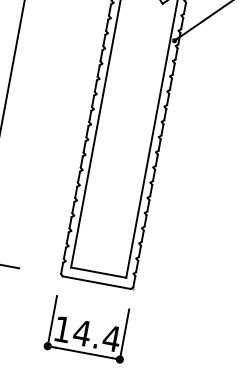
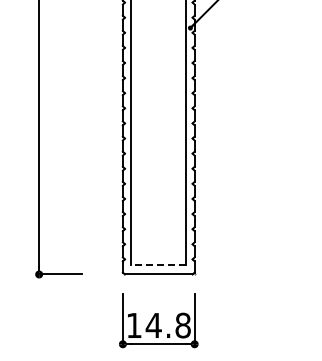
line: (98, 272) -> (158, 264), solid -> dashed
text: (112, 338) -> (183, 325), 14.4 -> 14.8

